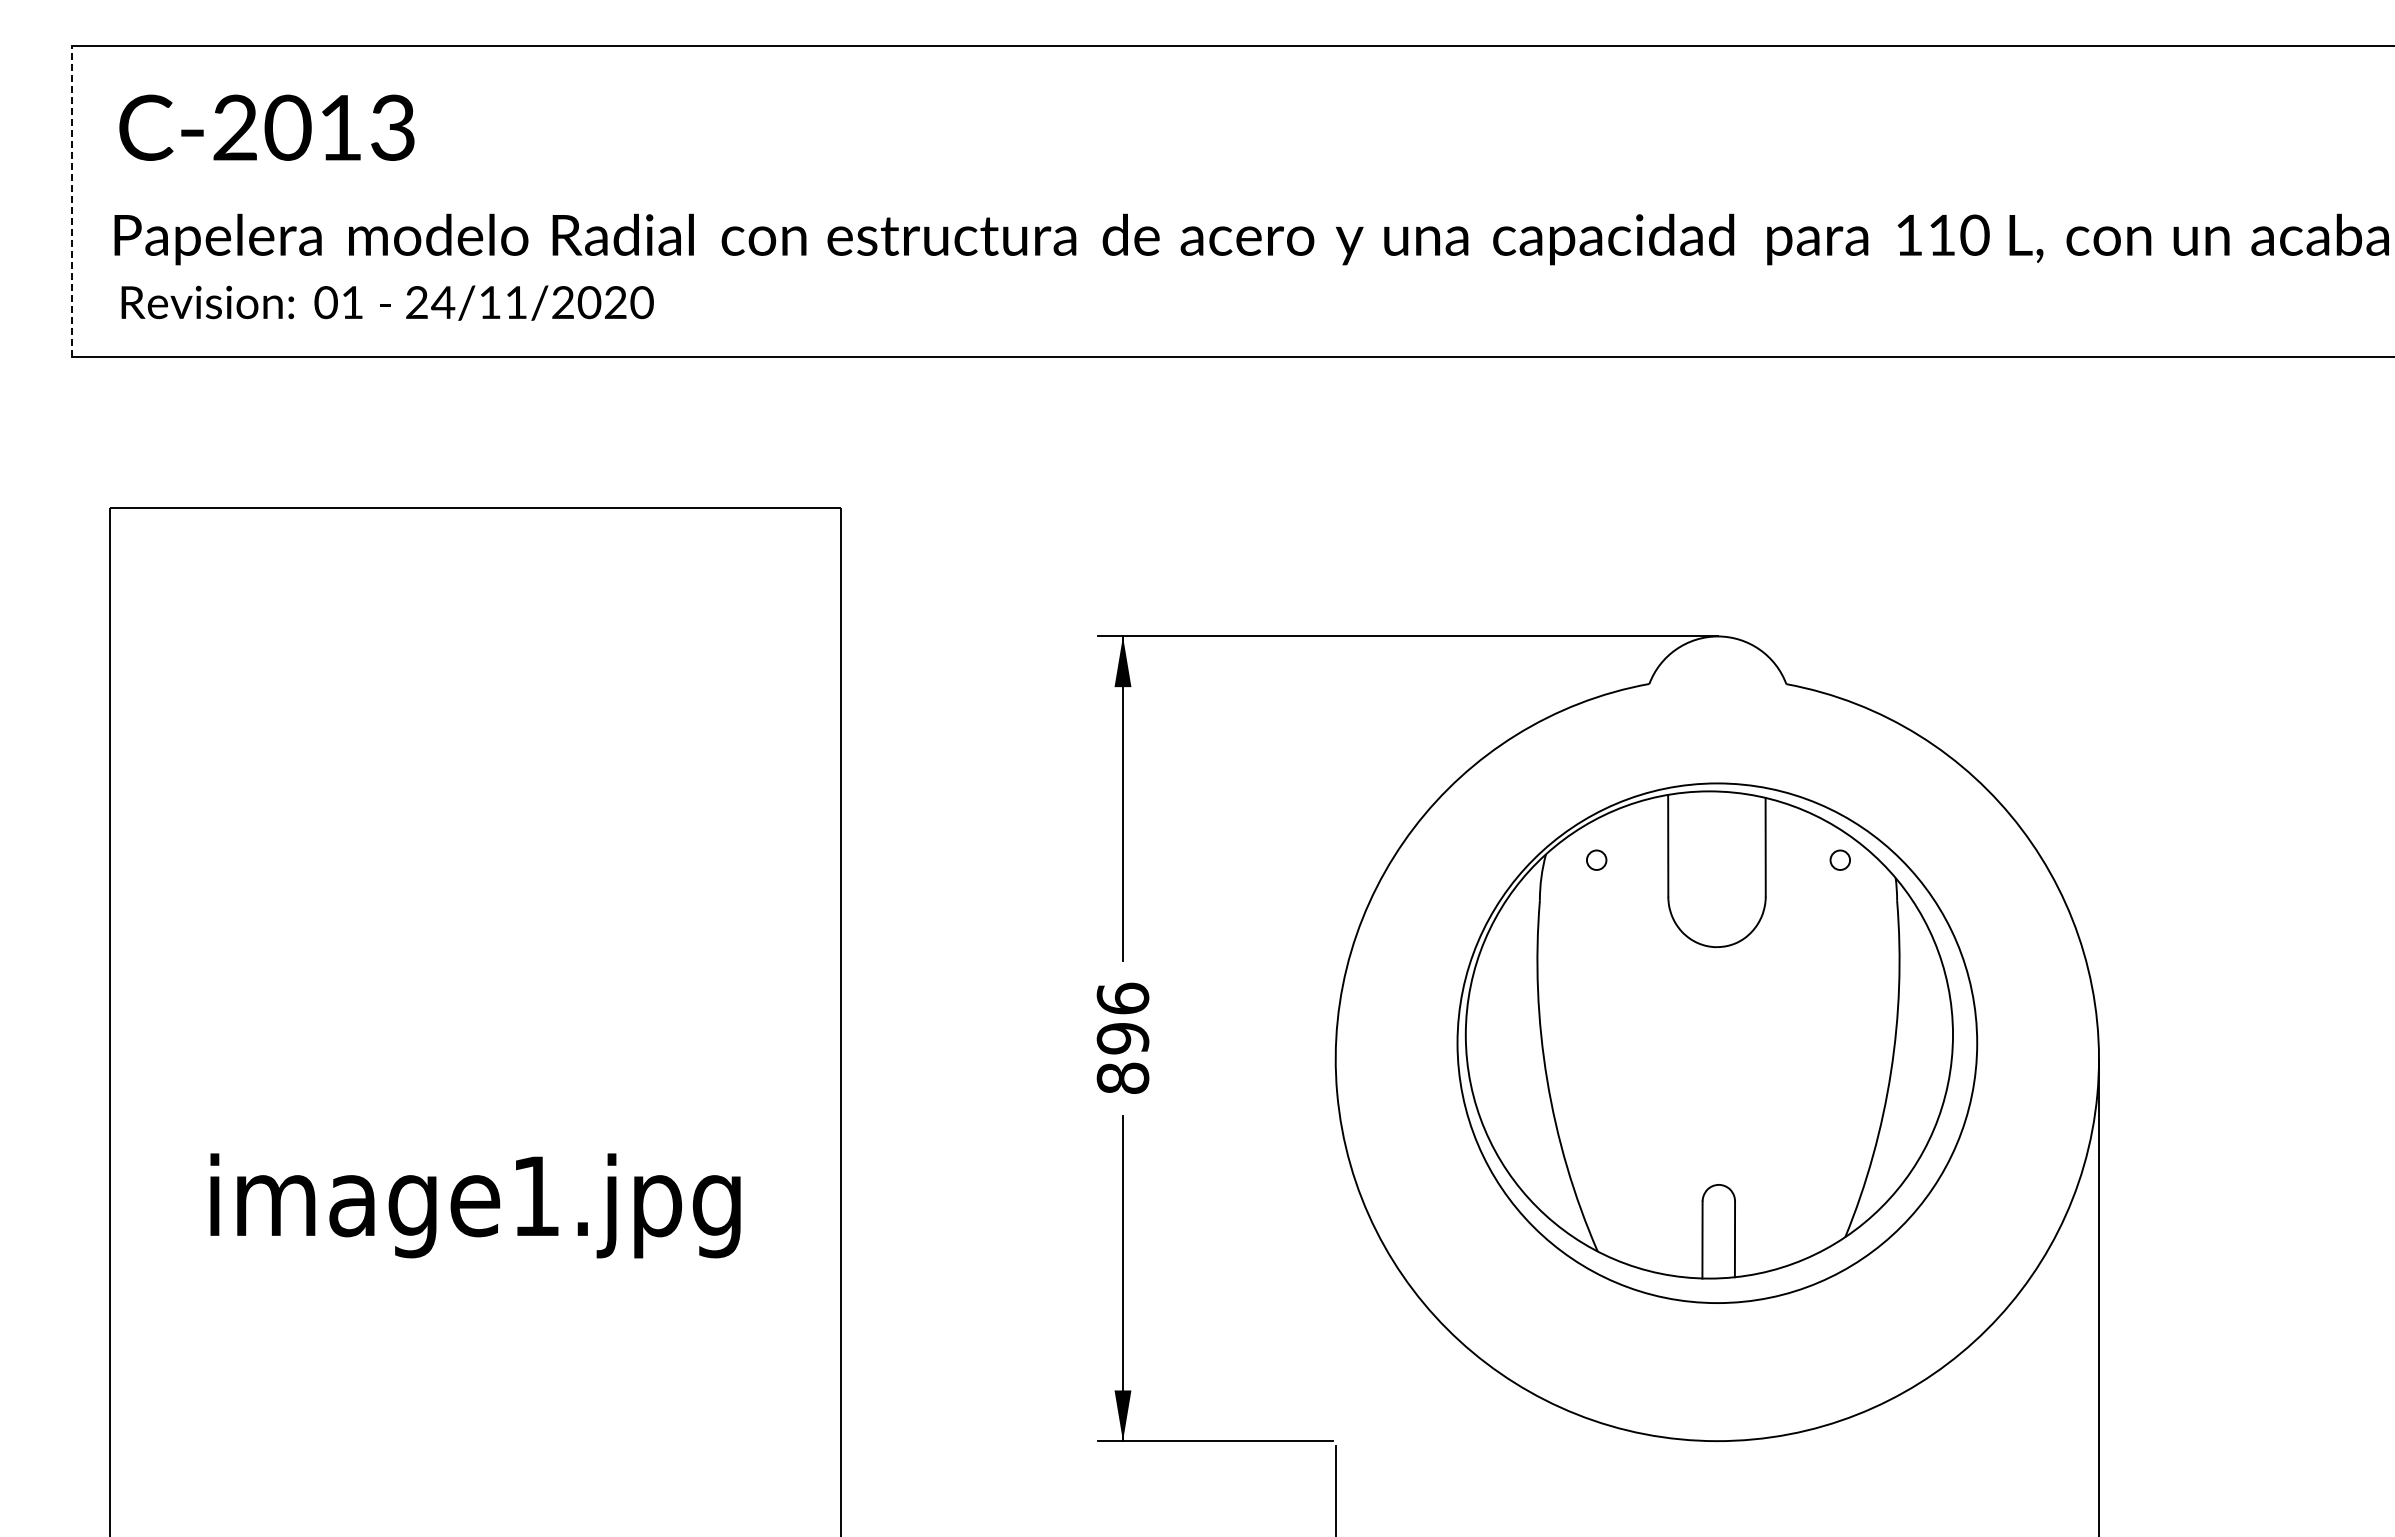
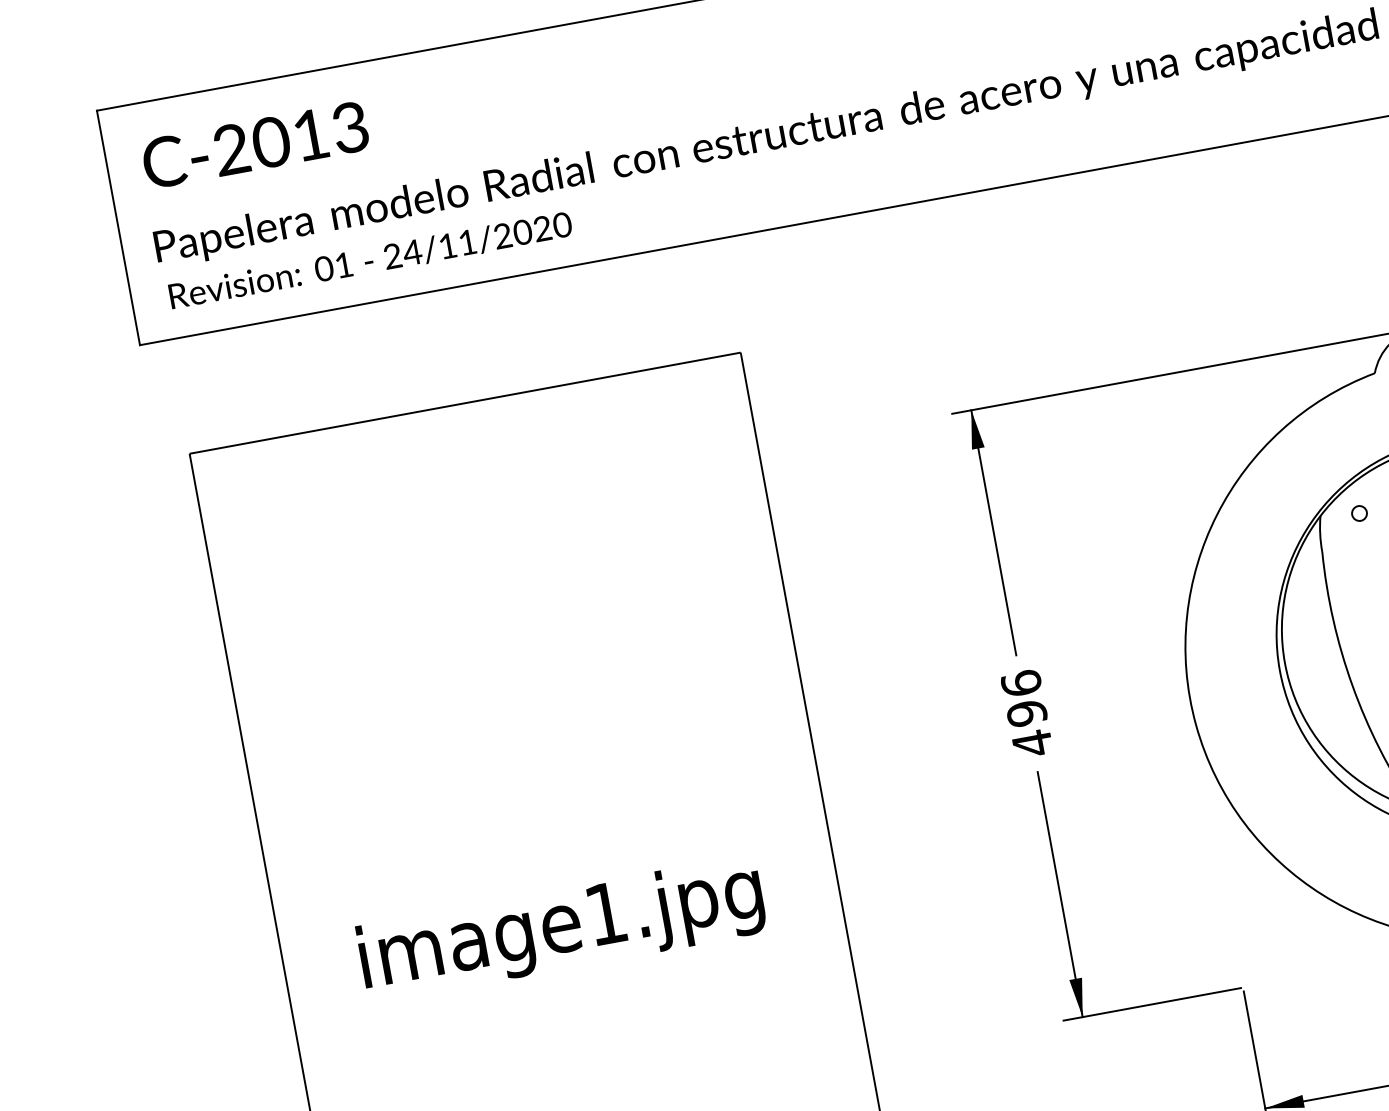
line: (71, 201) -> (118, 227), dashed -> solid
text: (1122, 1078) -> (1032, 743), 896 -> 496

